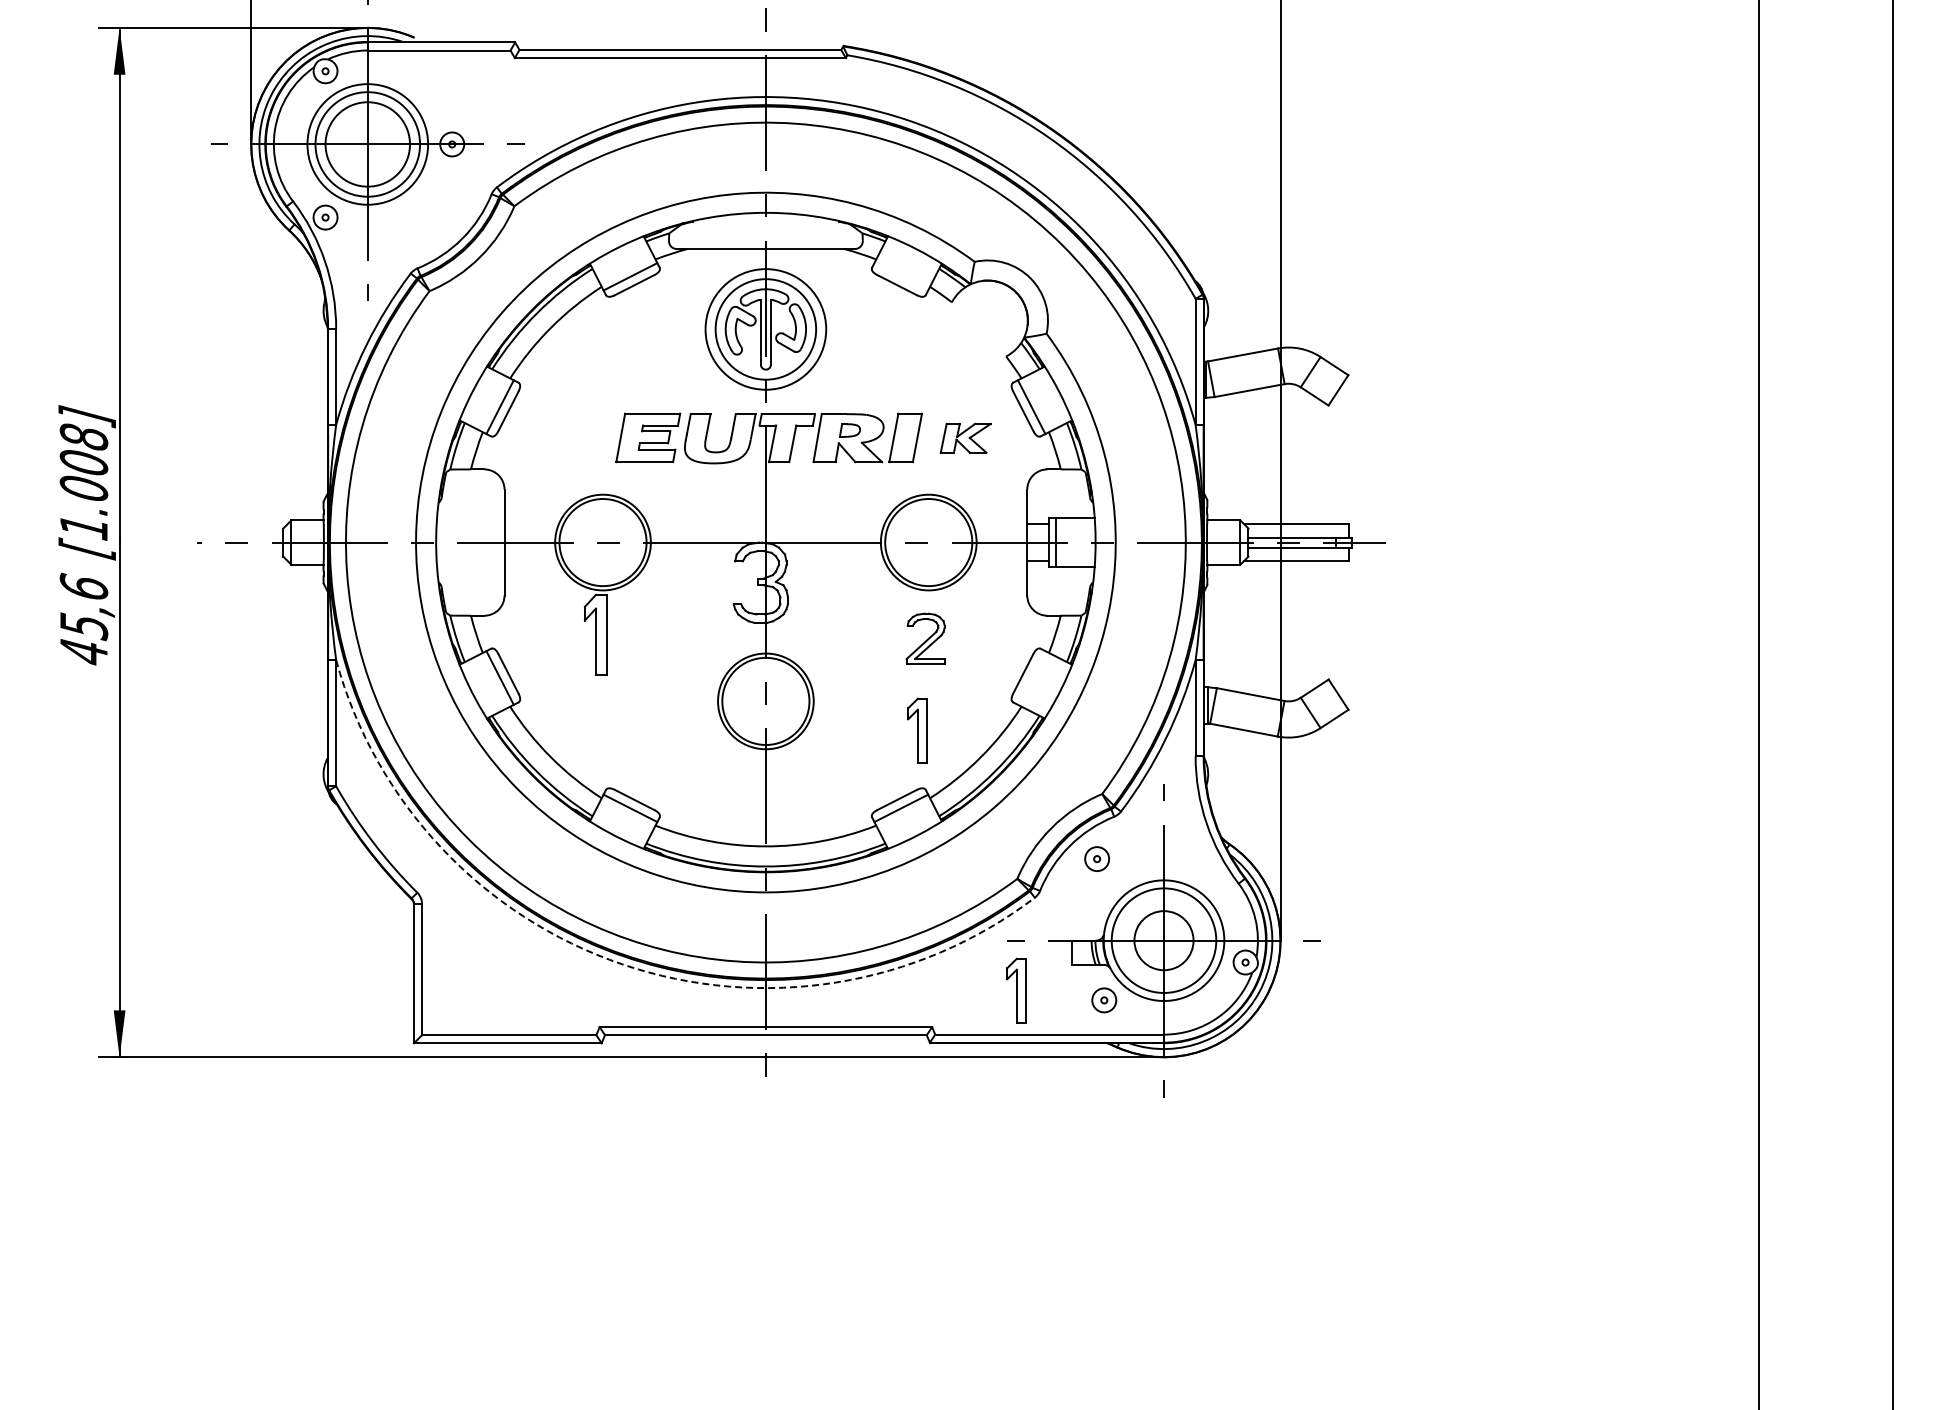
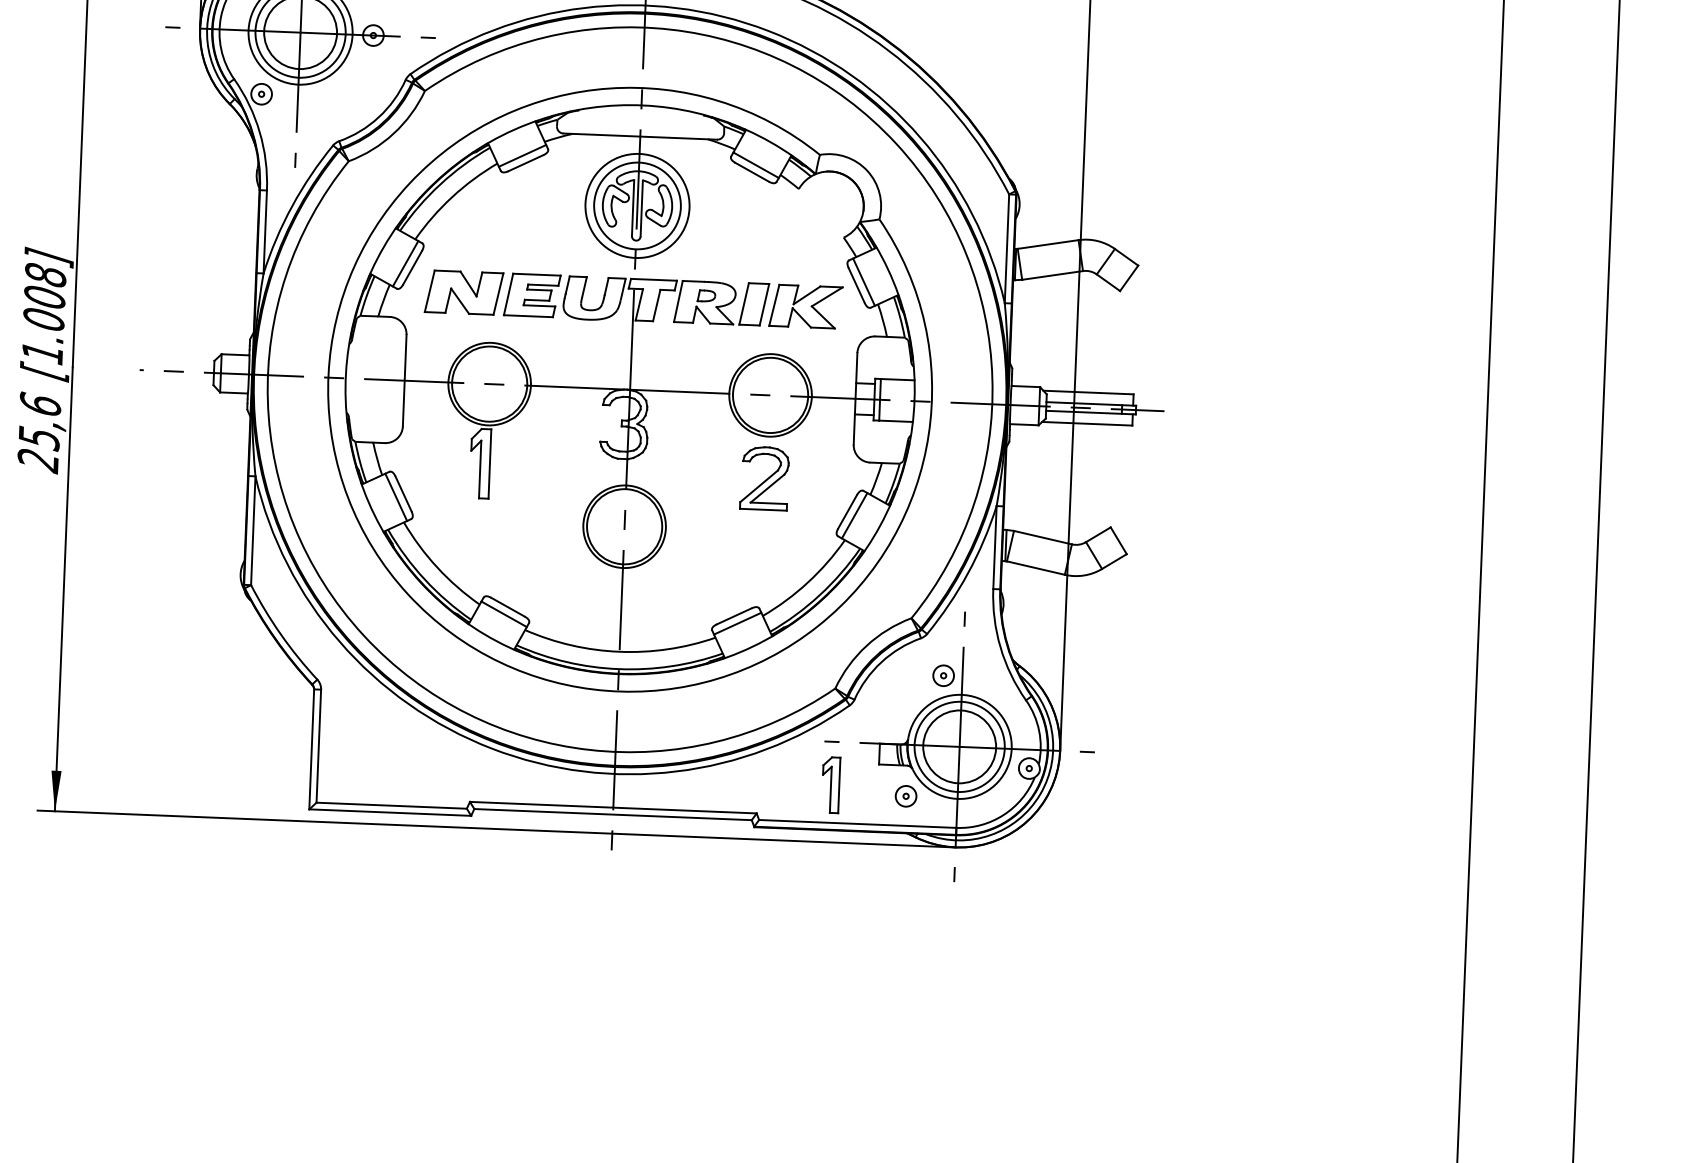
line: (901, 276) -> (756, 165), added
part: (568, 437) -> (463, 292), added
part: (965, 438) -> (805, 306), size x1.67
part: (925, 638) -> (764, 478), size x1.43
text: (83, 653) -> (37, 461), 45,6 -> 25,6
line: (1031, 677) -> (854, 515), added
part: (917, 730) -> (754, 557), removed
part: (1096, 858) -> (943, 675), moved
circle: (1163, 940) -> (959, 746), size x1.43
arc: (622, 964) -> (491, 748), dashed -> solid

